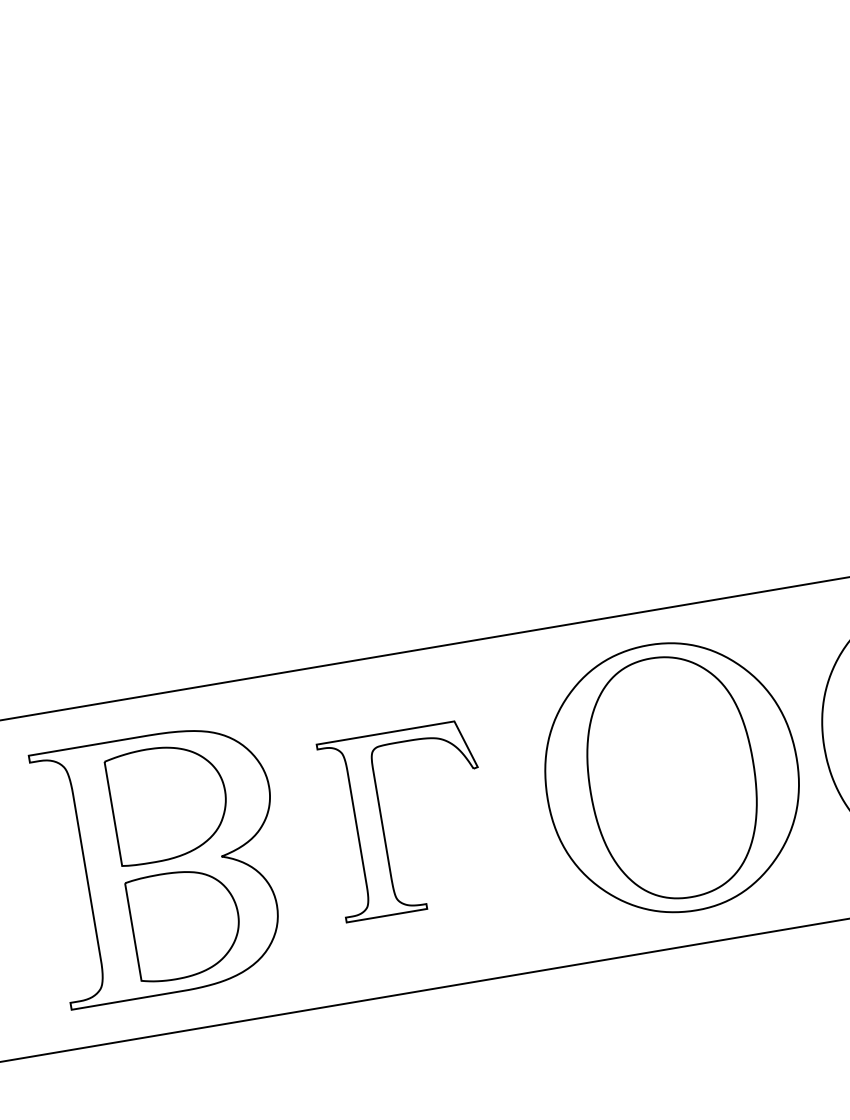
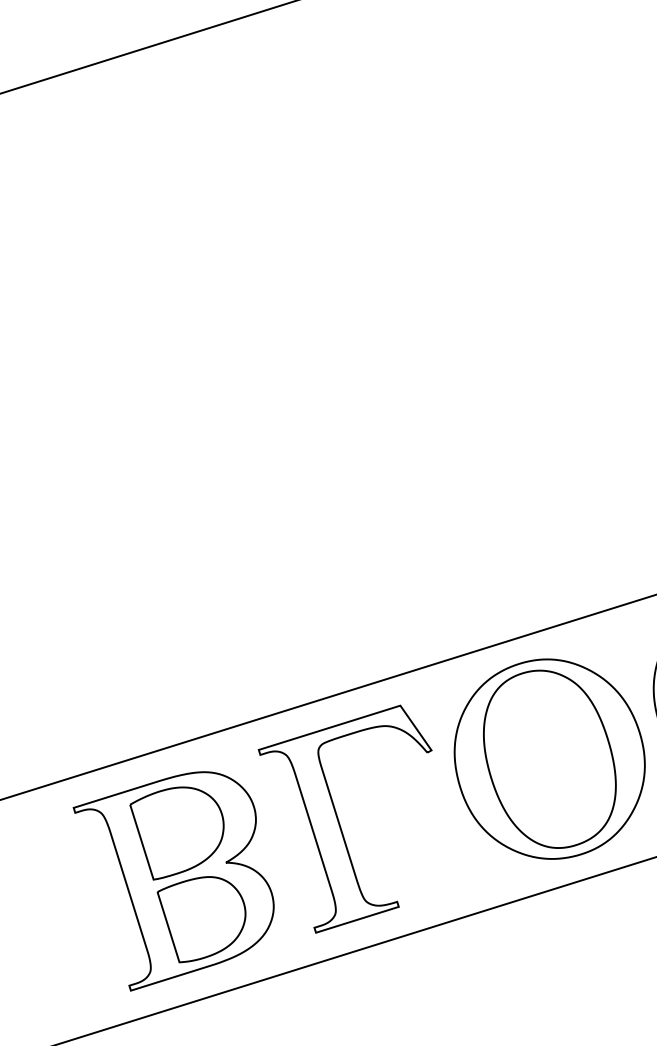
part: (387, 819) -> (344, 818), size x1.43

